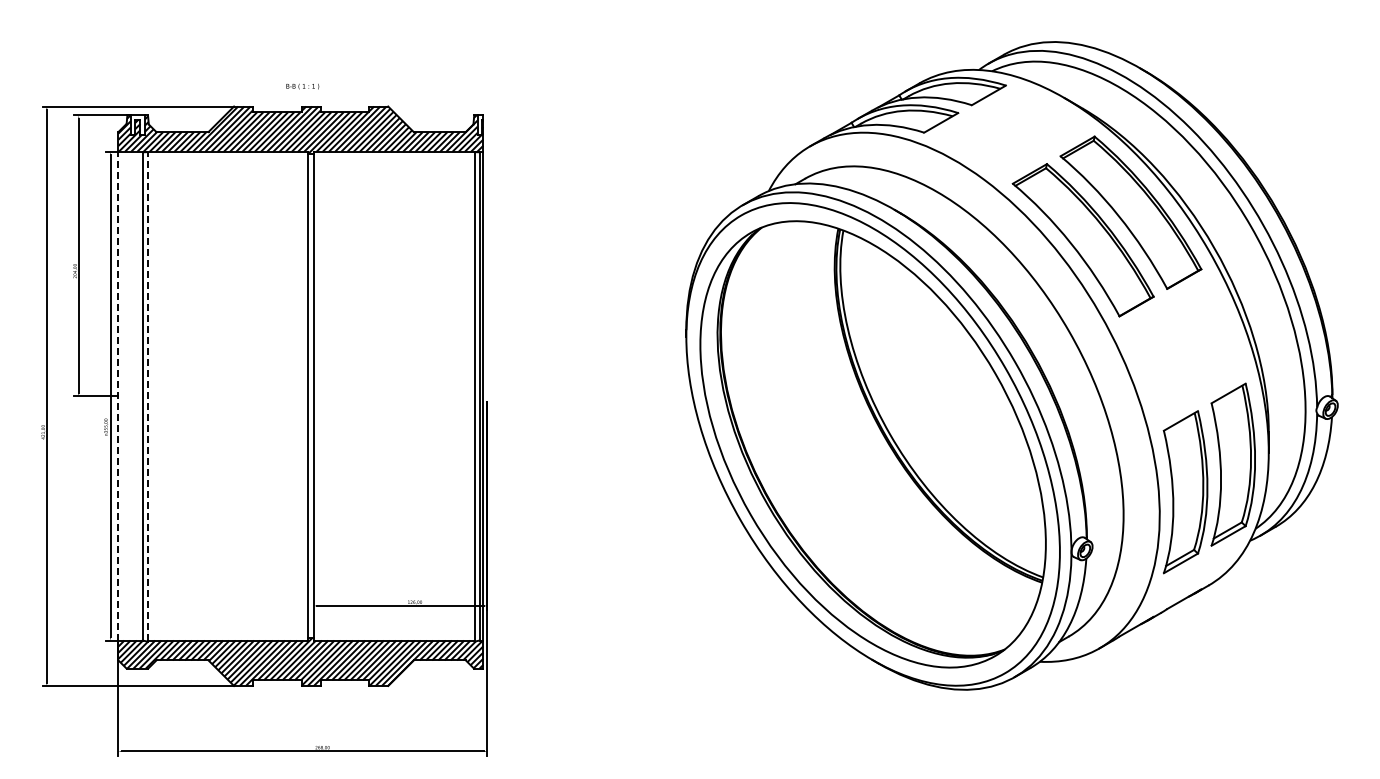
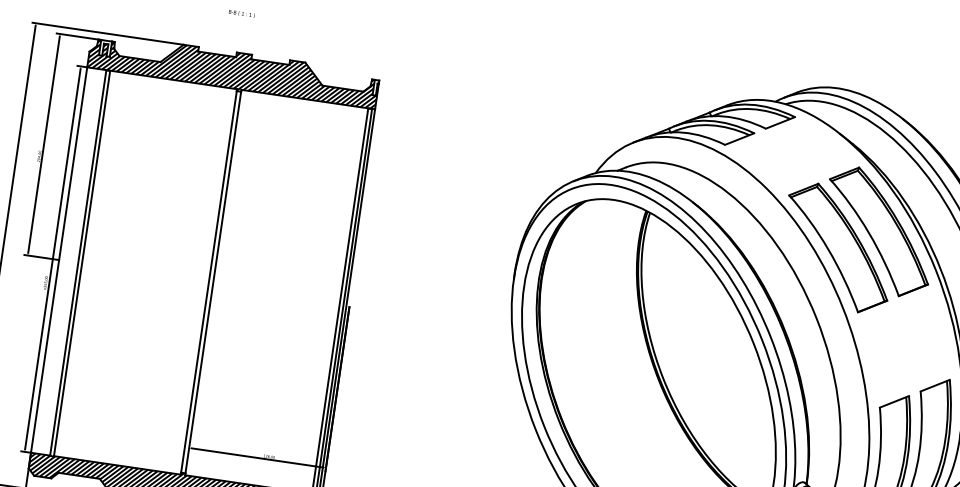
text: (302, 86) -> (241, 13), moved
line: (118, 395) -> (59, 259), dashed -> solid
line: (147, 395) -> (82, 262), dashed -> solid

